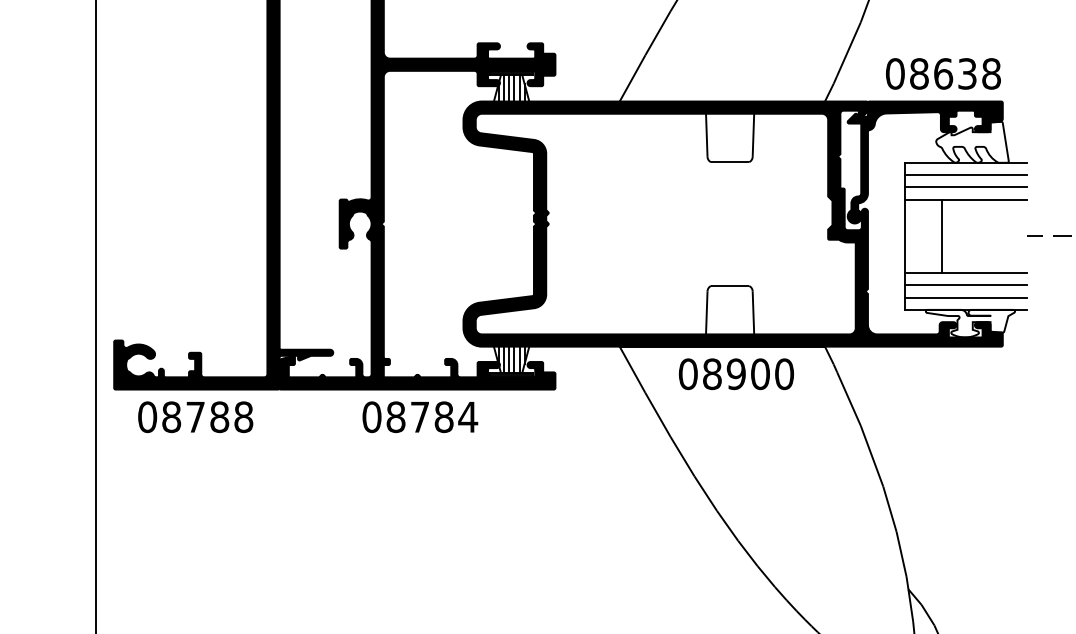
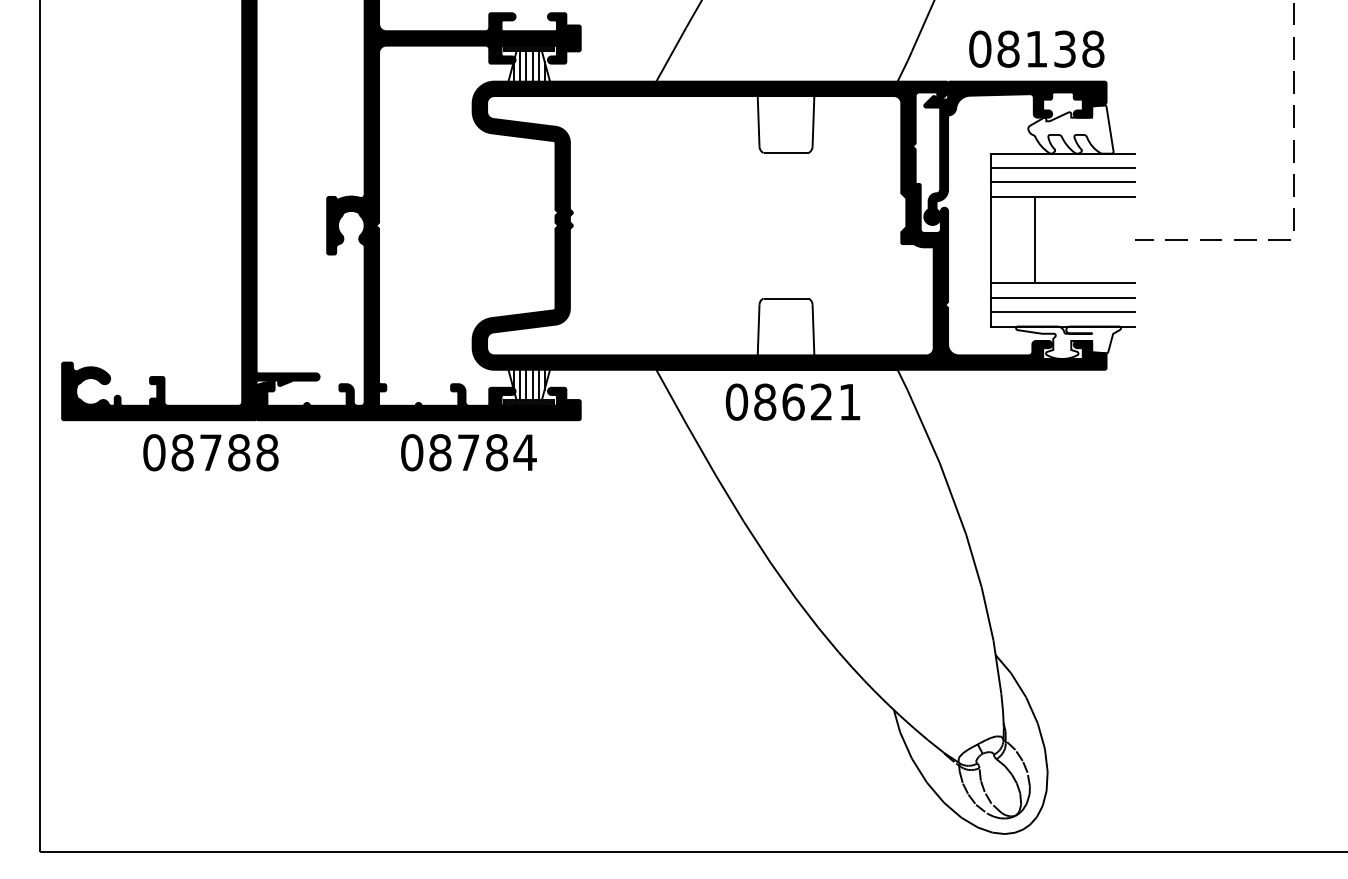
text: (943, 73) -> (1036, 48), 08638 -> 08138
text: (760, 373) -> (821, 401), 08900 -> 08621
text: (195, 417) -> (210, 452), moved
text: (419, 417) -> (468, 452), moved

